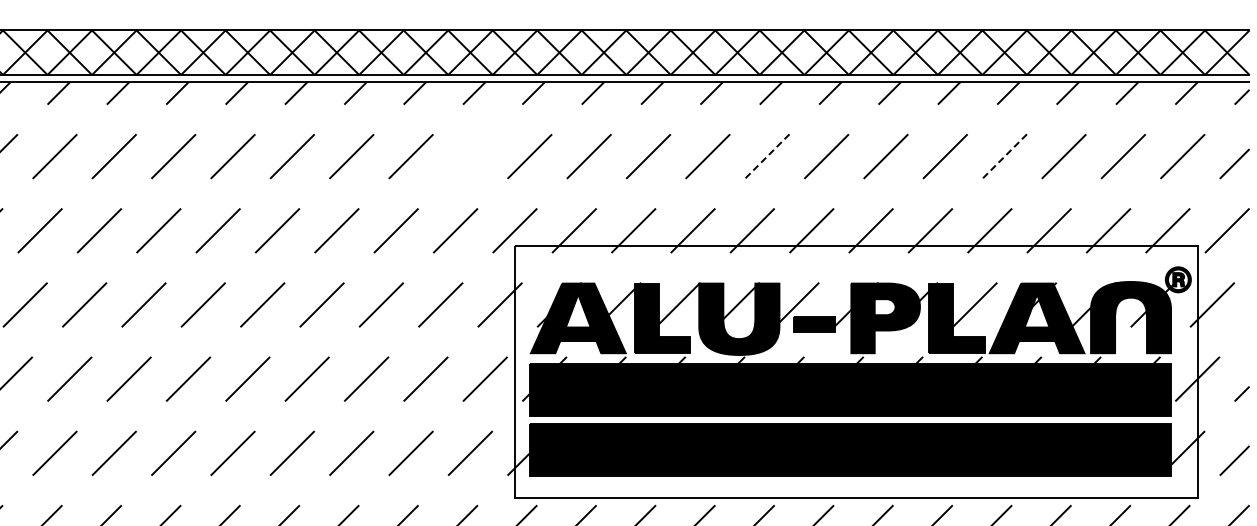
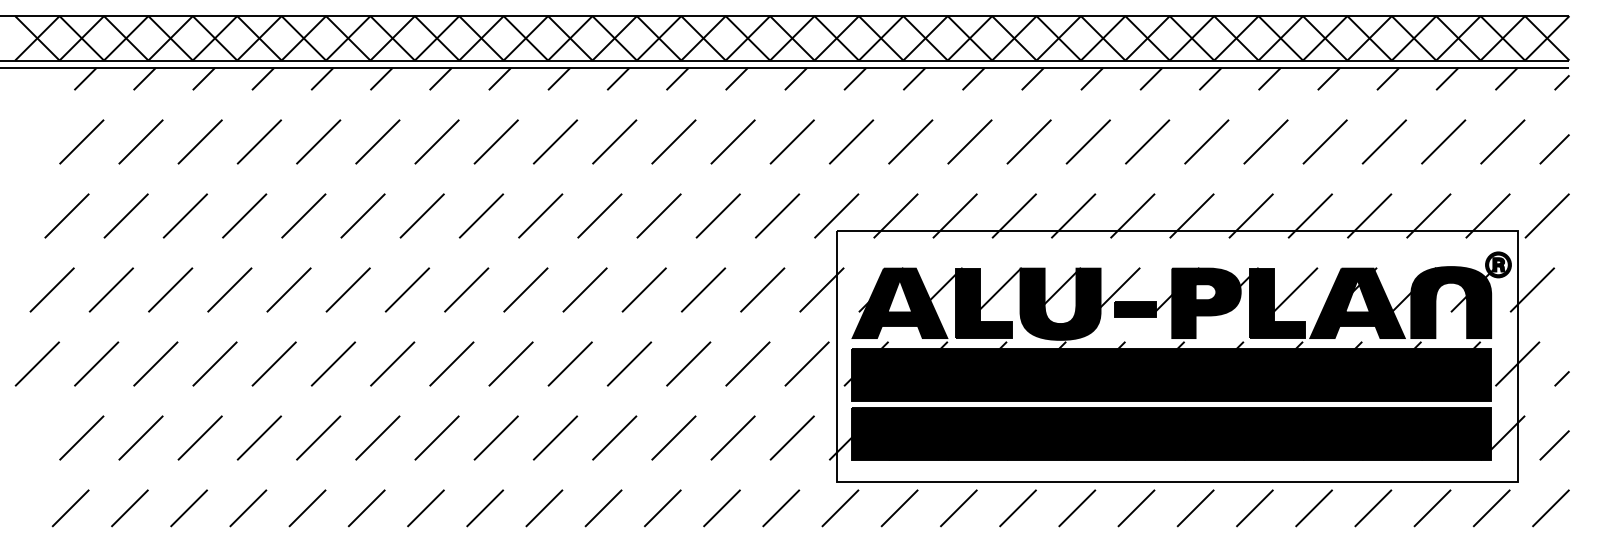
line: (469, 156) -> (791, 141), added
line: (767, 157) -> (1088, 142), dashed -> solid
line: (1003, 157) -> (1324, 142), dashed -> solid

